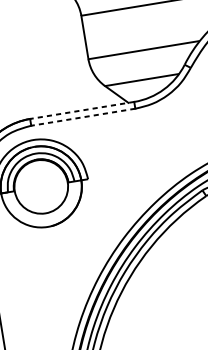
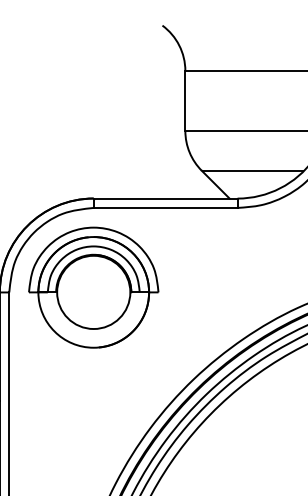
line: (82, 110) -> (165, 198), dashed -> solid
line: (83, 116) -> (165, 207), dashed -> solid

